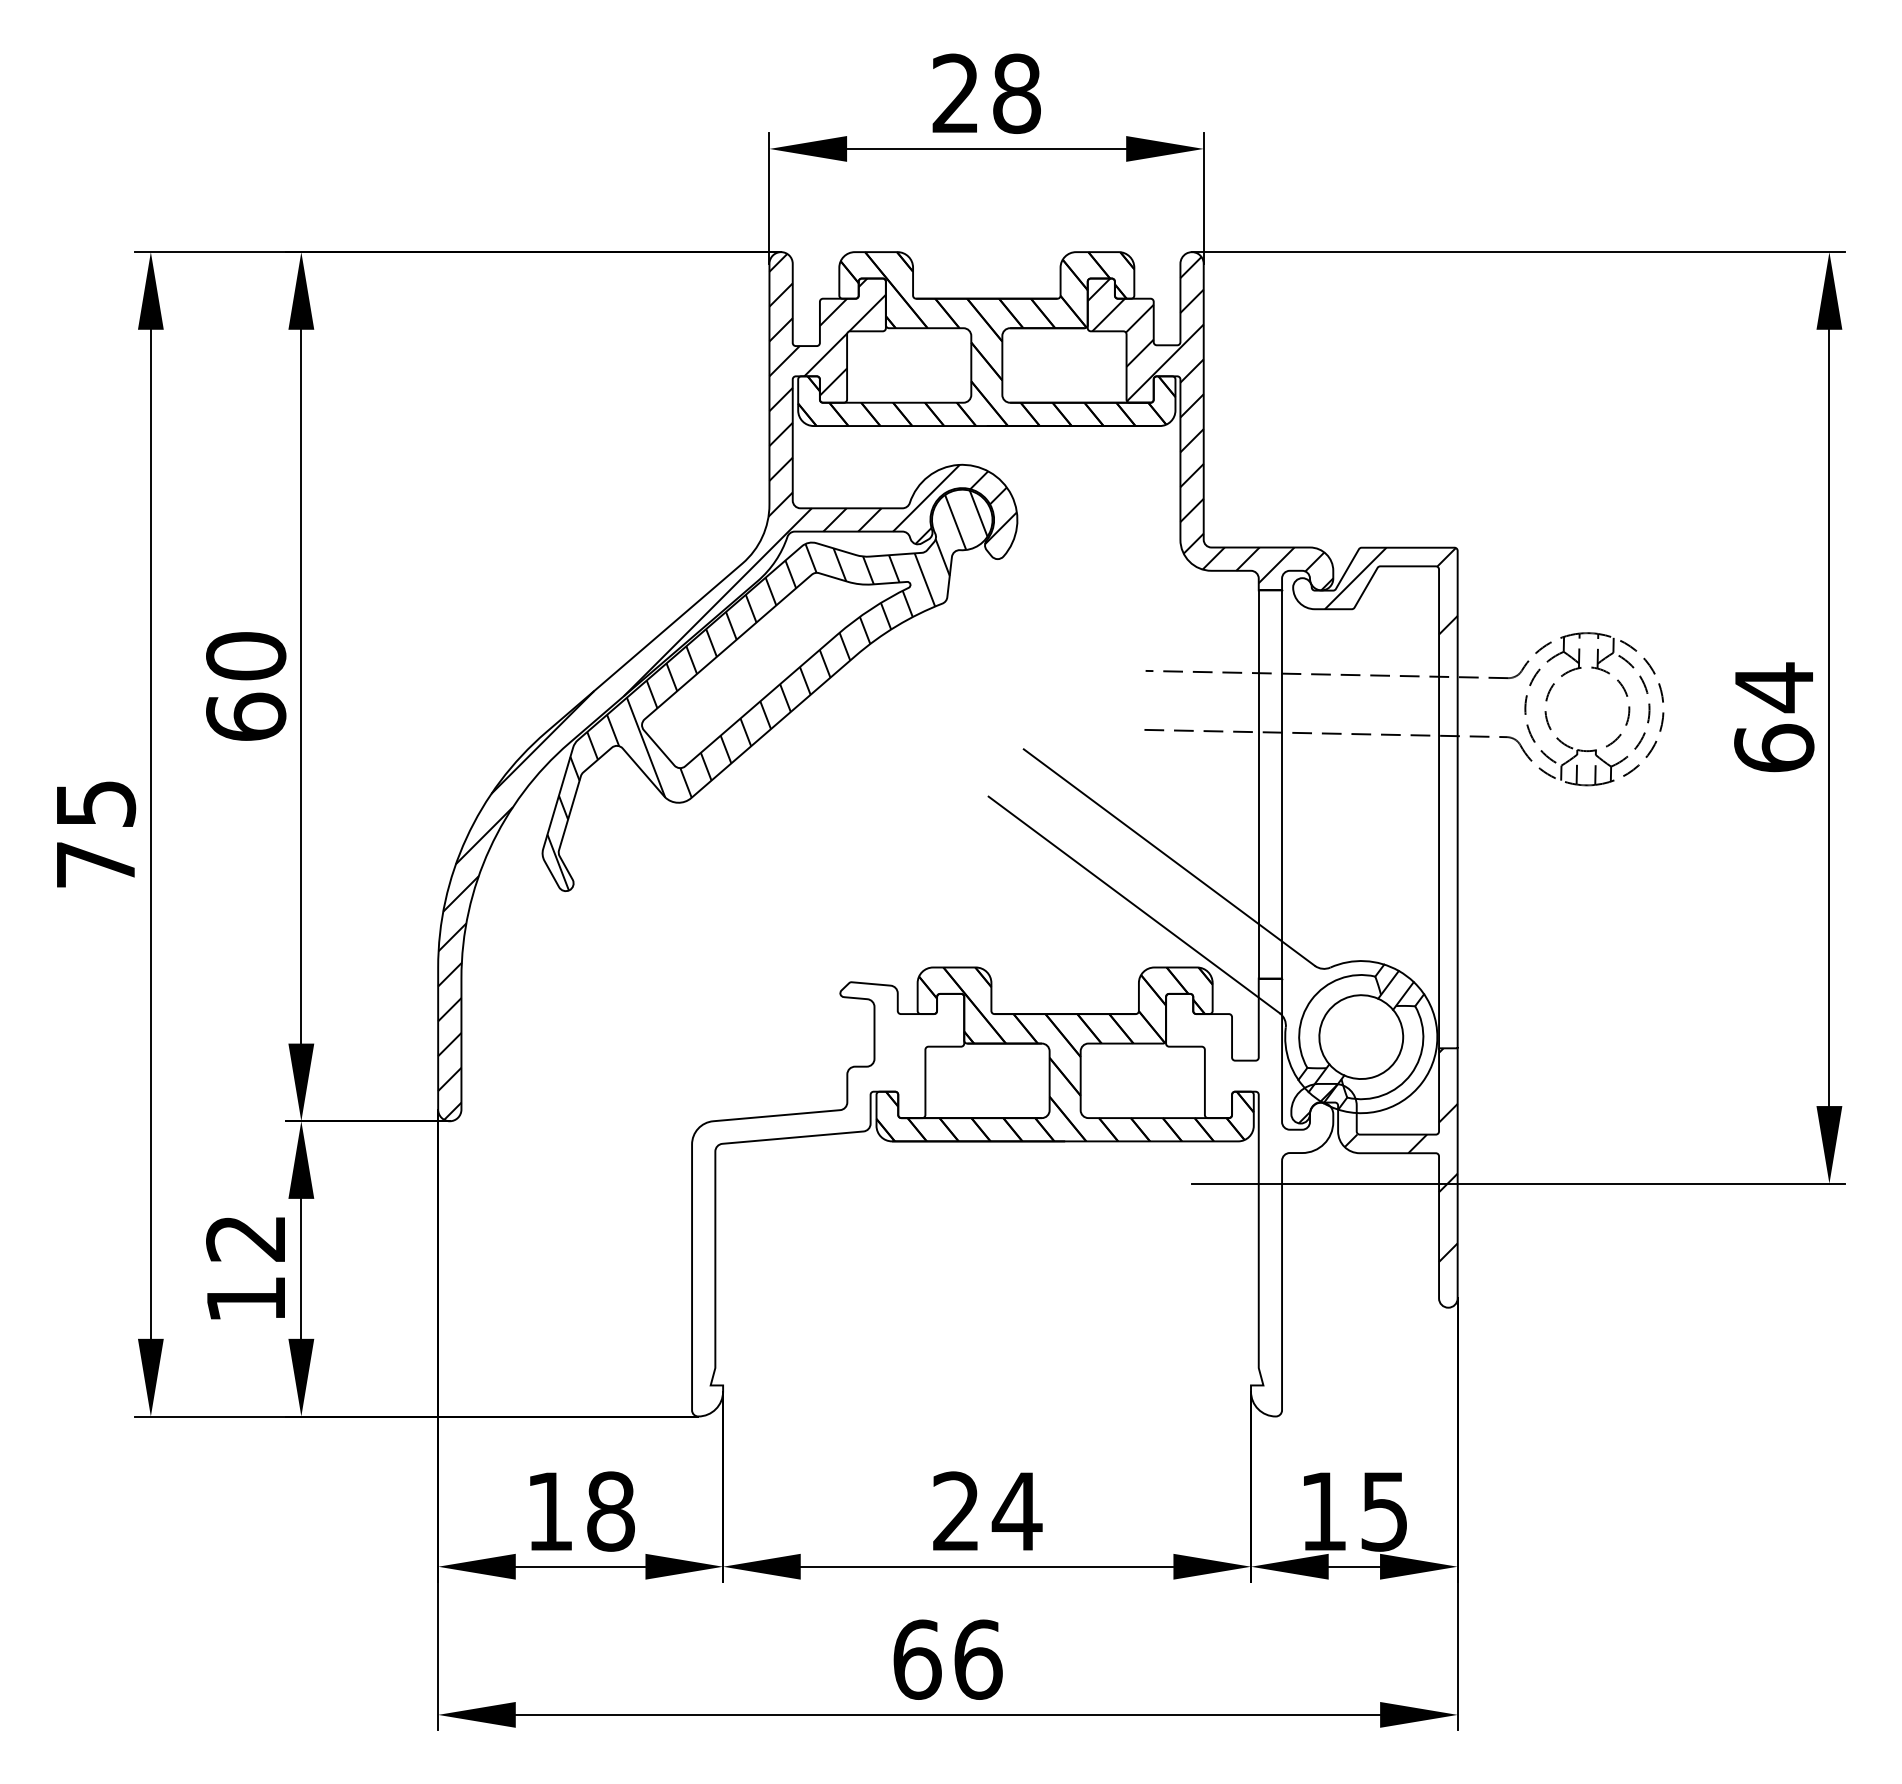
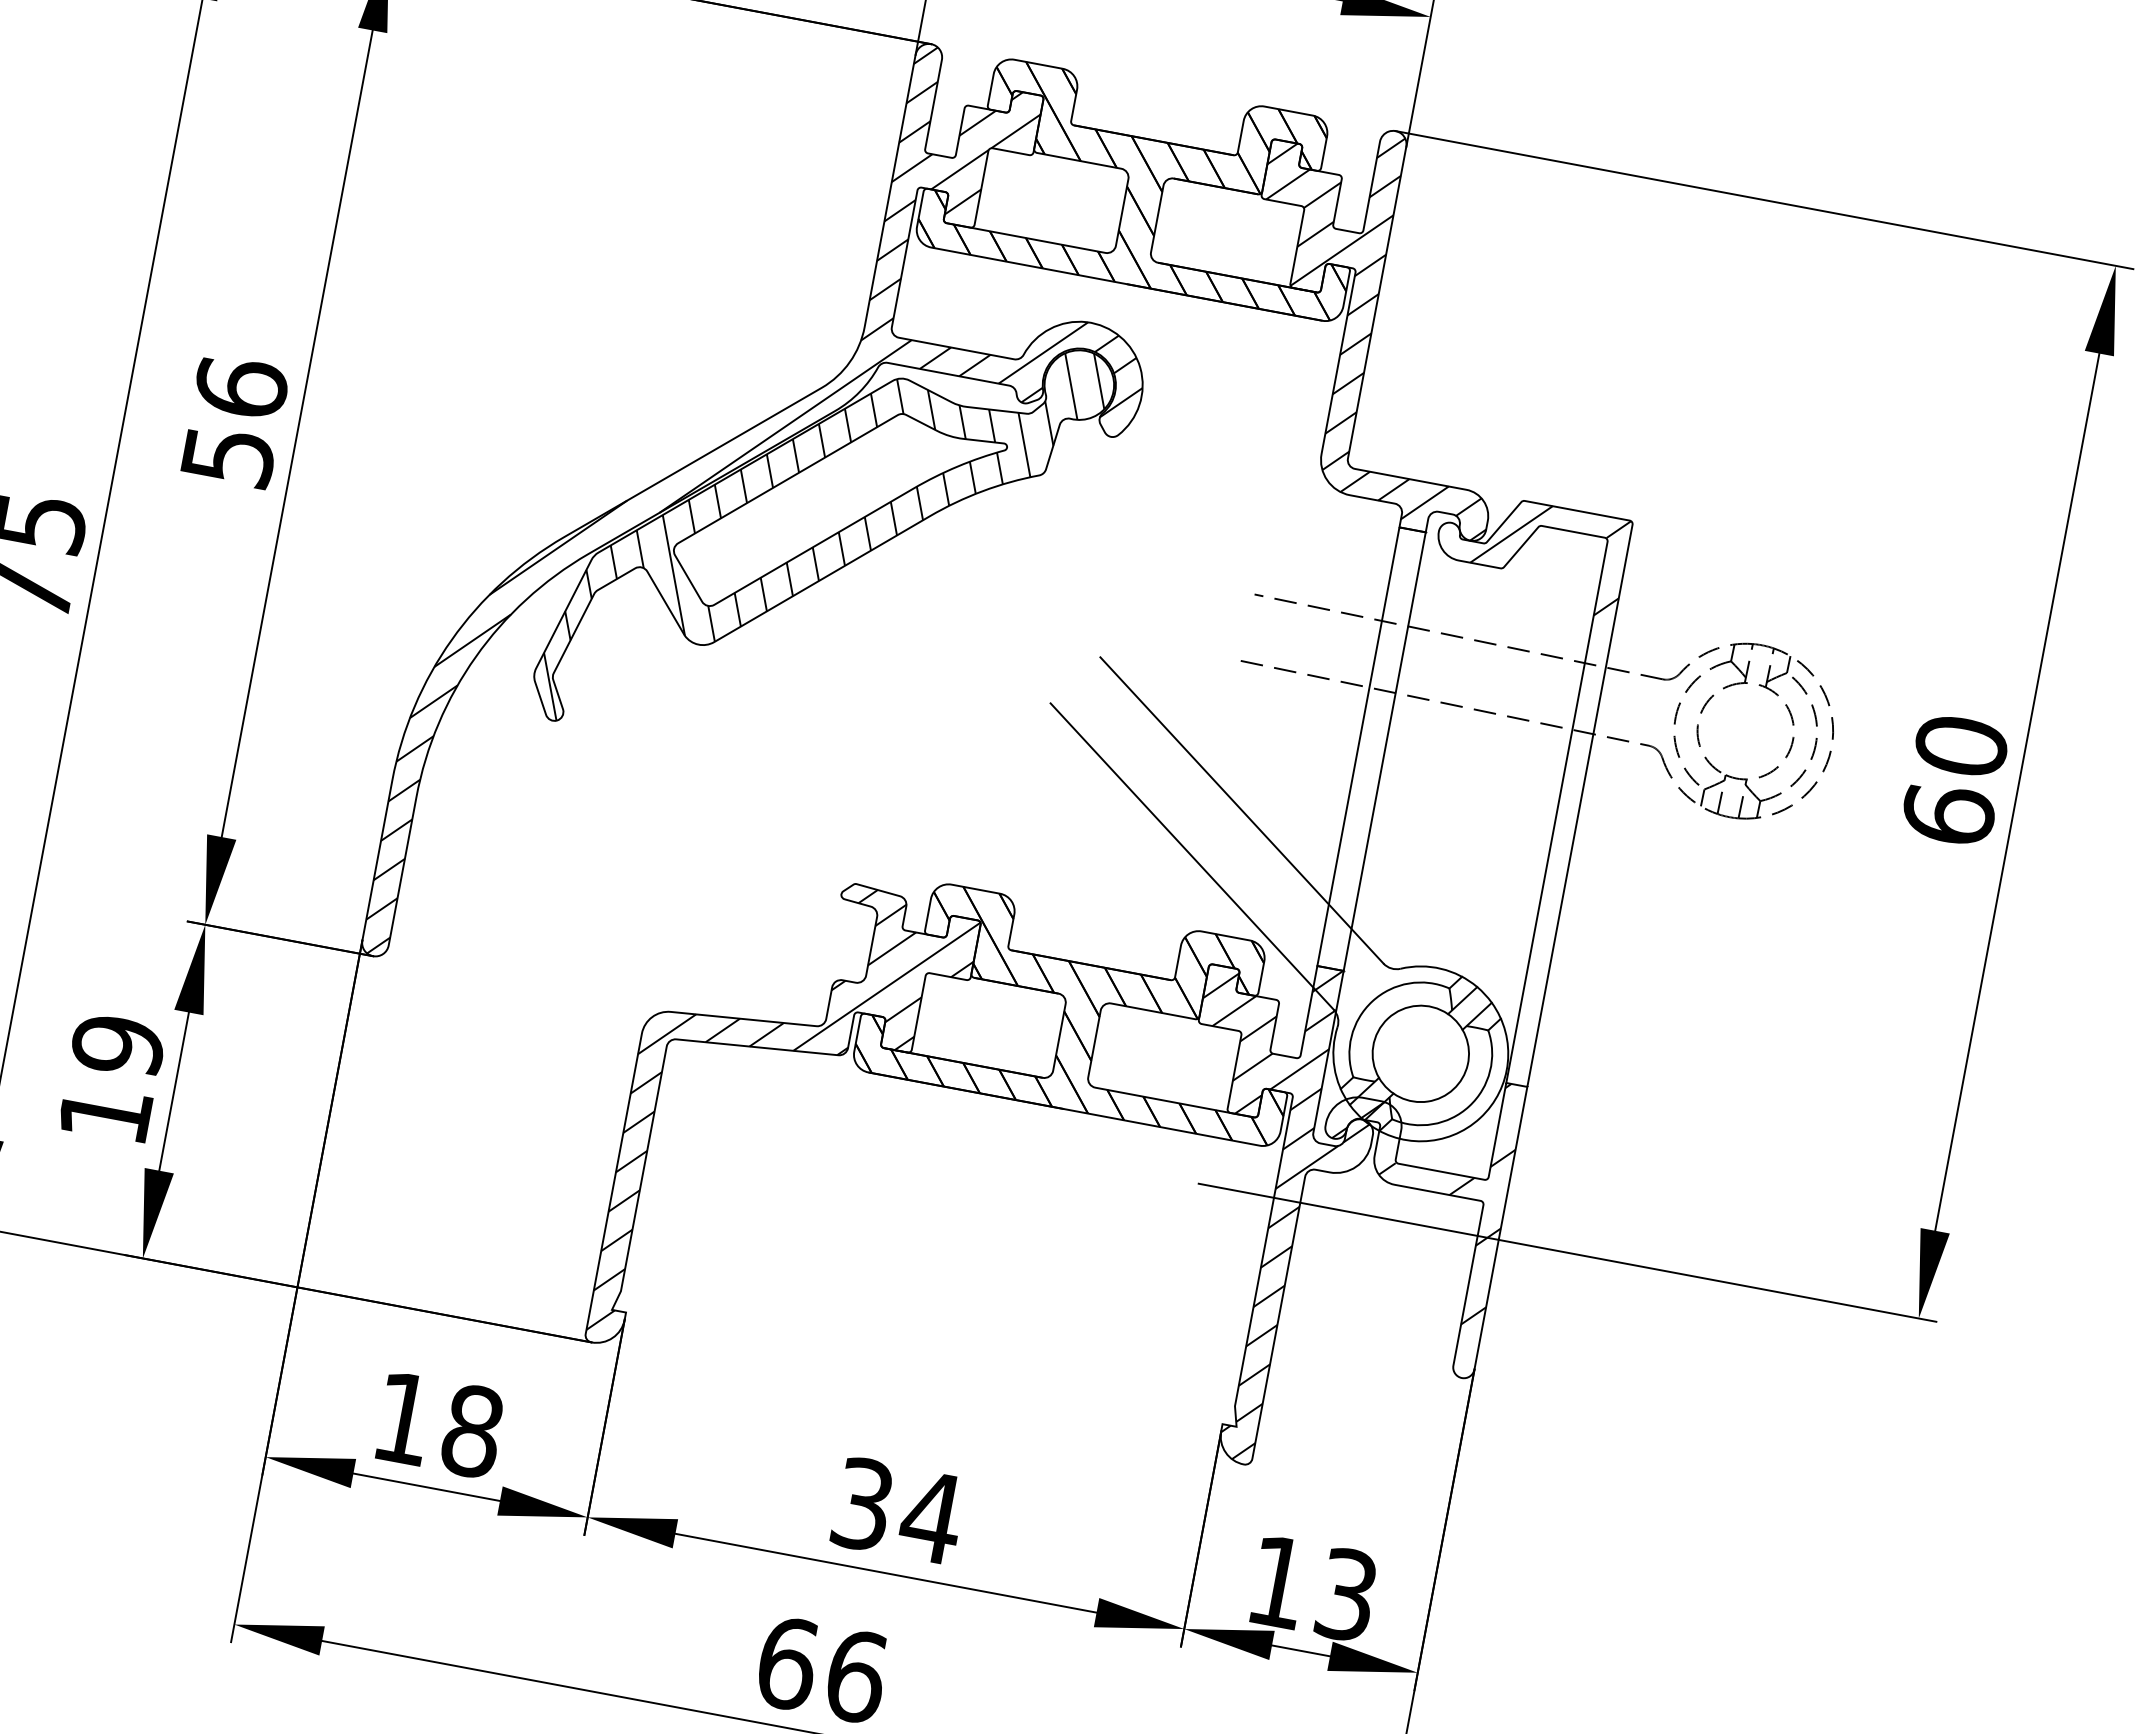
text: (246, 685) -> (235, 420), 60 -> 56
text: (1774, 687) -> (1961, 746), 64 -> 60
hatch: (828, 1194) -> (785, 1119), added
hatch: (1247, 1195) -> (1258, 1208), added
text: (246, 1238) -> (118, 1045), 12 -> 19
text: (956, 1511) -> (863, 1504), 24 -> 34
text: (1384, 1511) -> (1346, 1594), 15 -> 13

